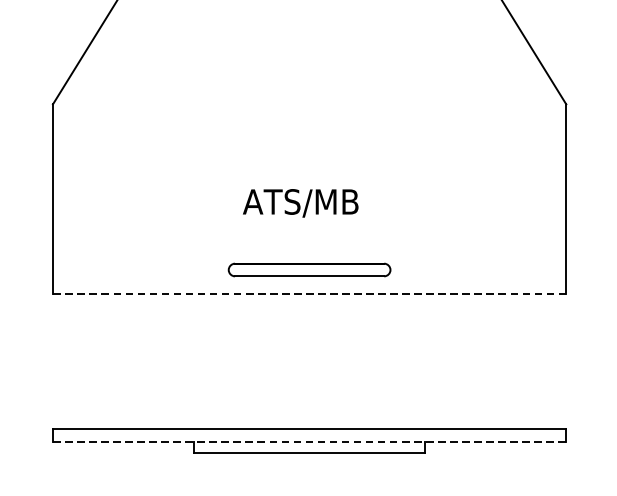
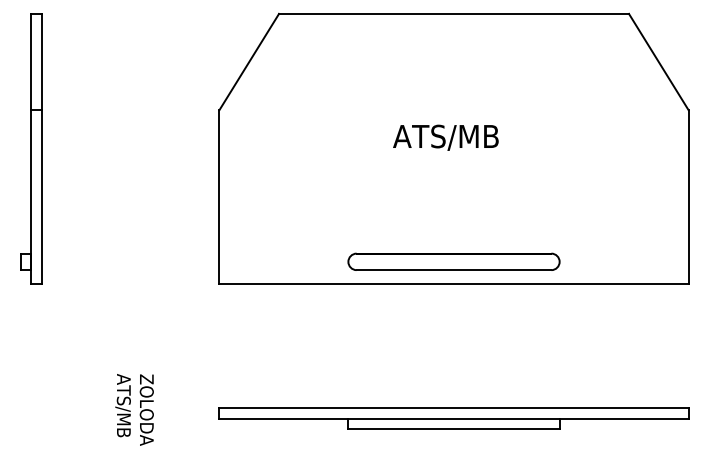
text: (300, 203) -> (445, 137), moved
part: (309, 269) -> (453, 261), size x1.43
line: (310, 293) -> (454, 283), dashed -> solid
line: (310, 441) -> (454, 418), dashed -> solid

